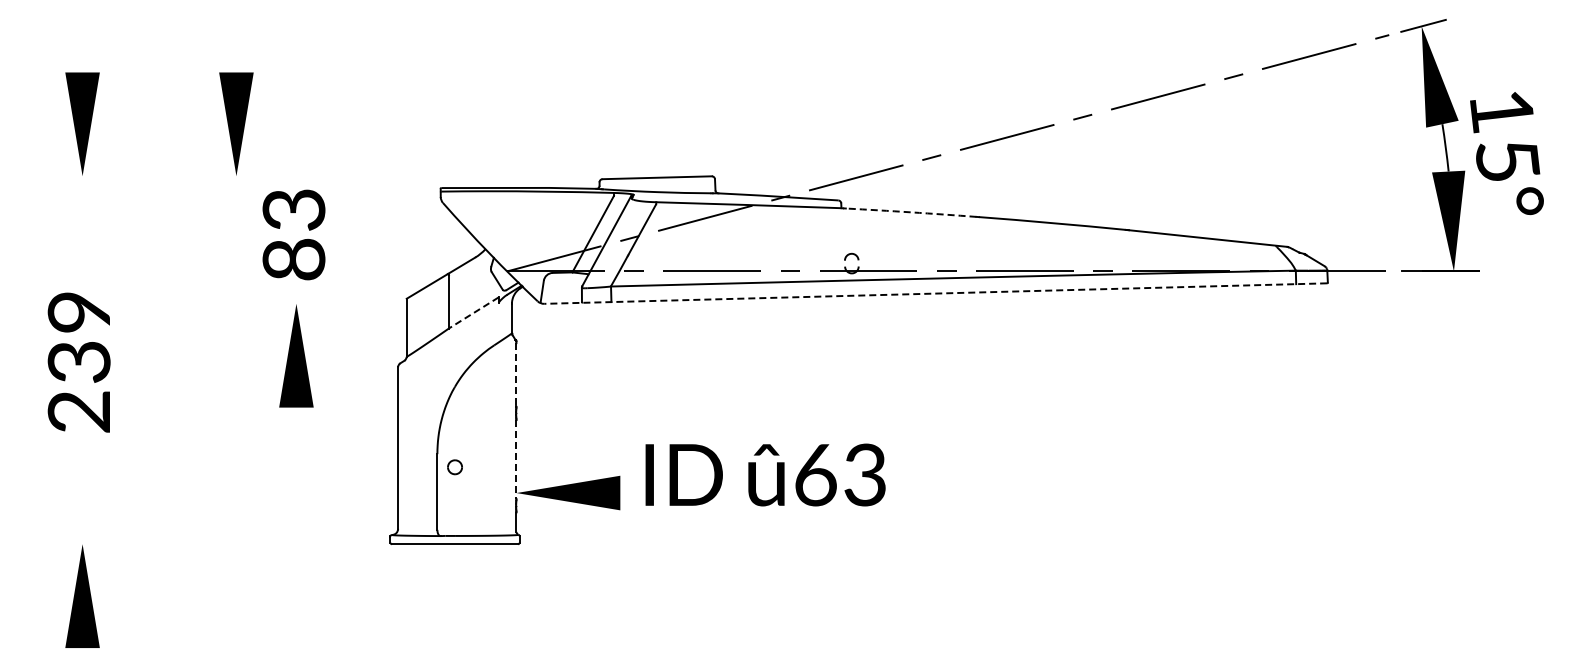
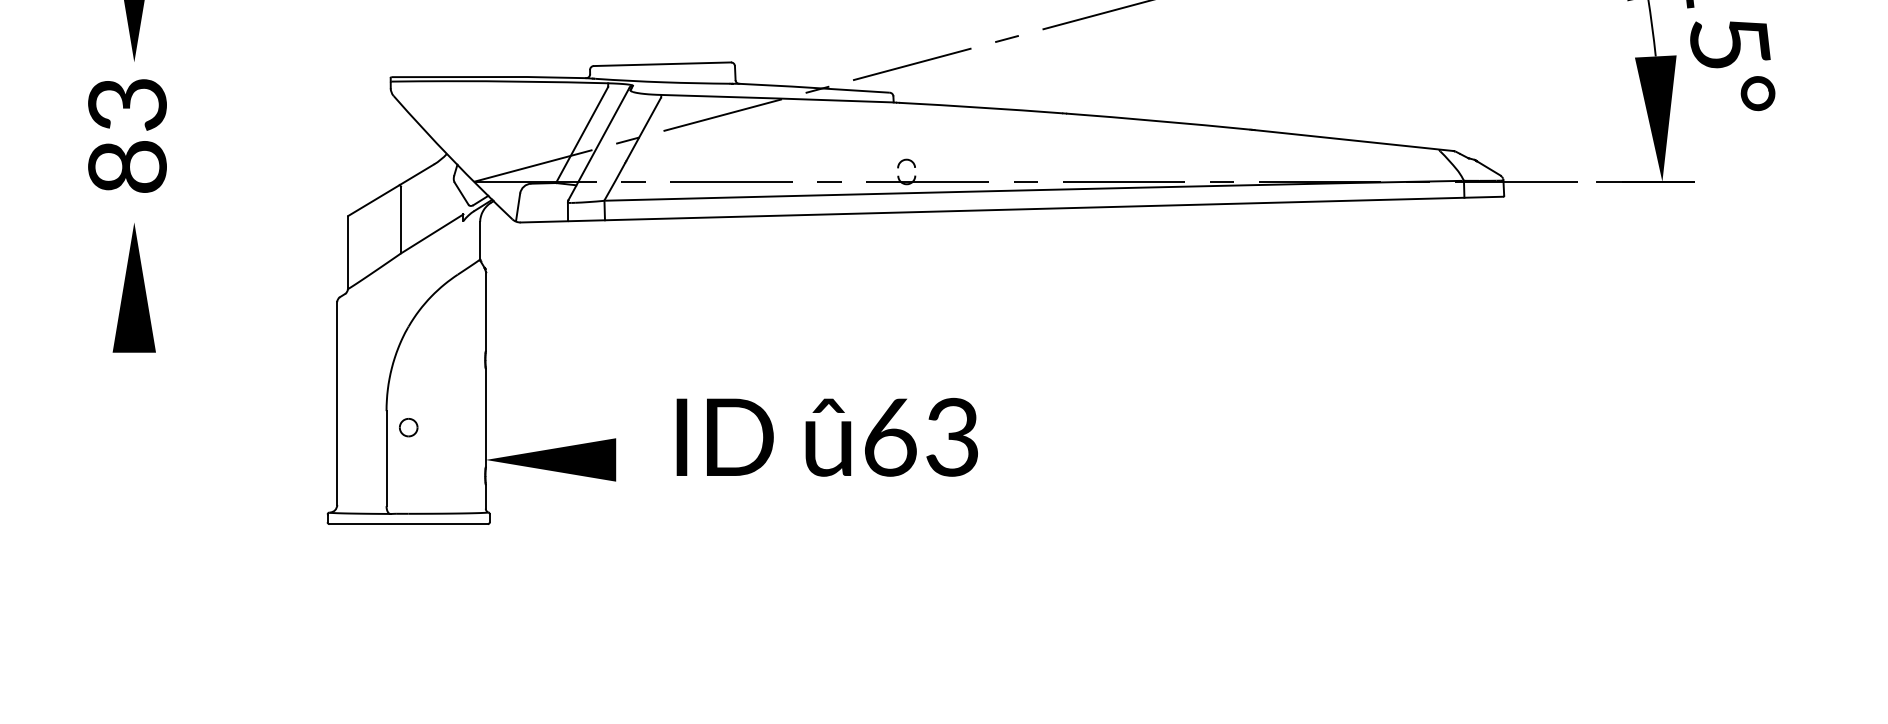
arc: (911, 212) -> (981, 107), dashed -> solid
text: (293, 234) -> (126, 135), moved
line: (935, 293) -> (1011, 209), dashed -> solid
line: (473, 313) -> (431, 234), dashed -> solid
part: (296, 355) -> (134, 287), moved
line: (516, 374) -> (485, 311), dashed -> solid
line: (516, 460) -> (485, 419), dashed -> solid
text: (765, 474) -> (827, 436), moved

